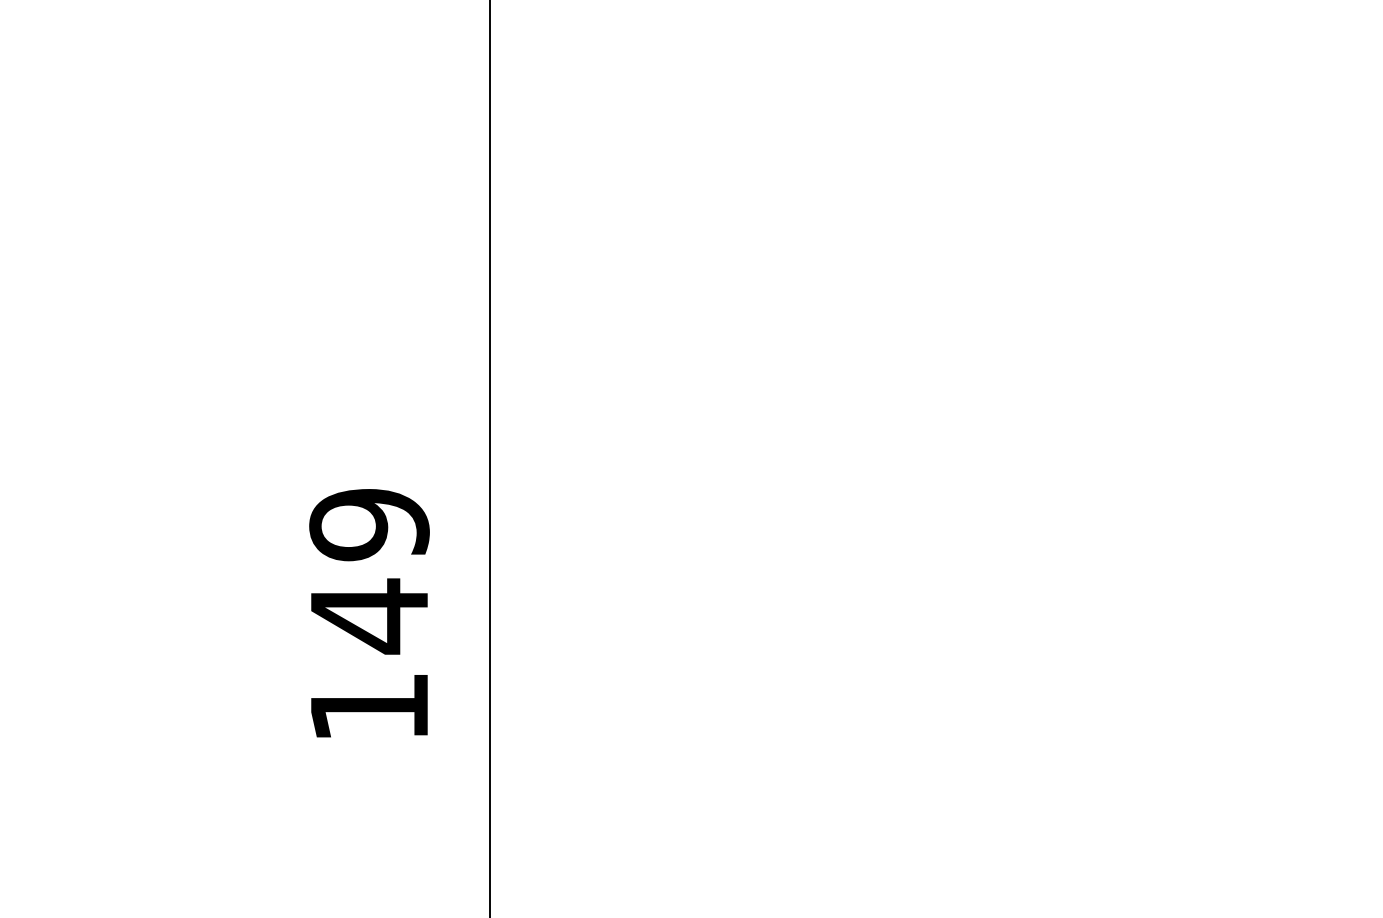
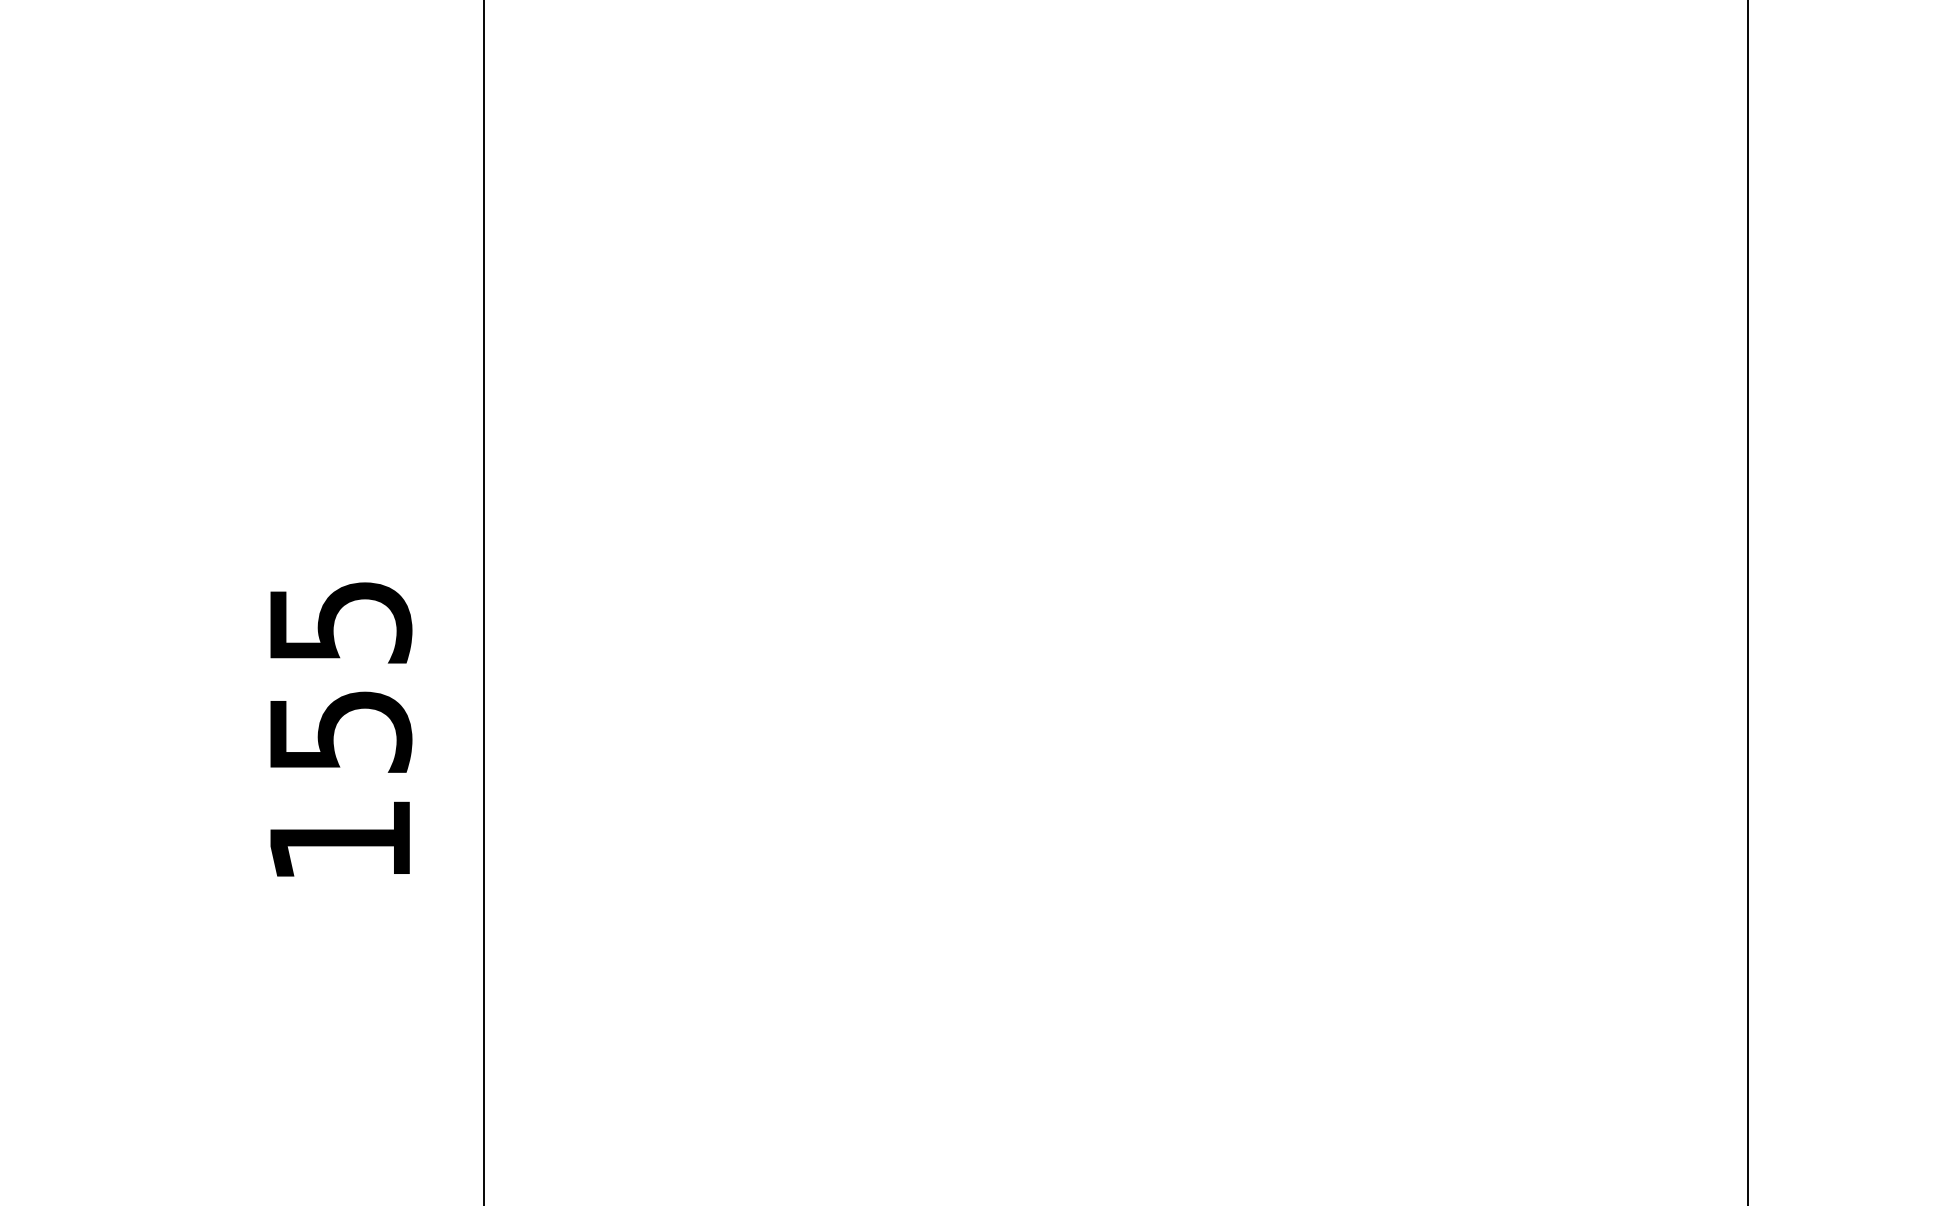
text: (369, 571) -> (340, 678), 149 -> 155

